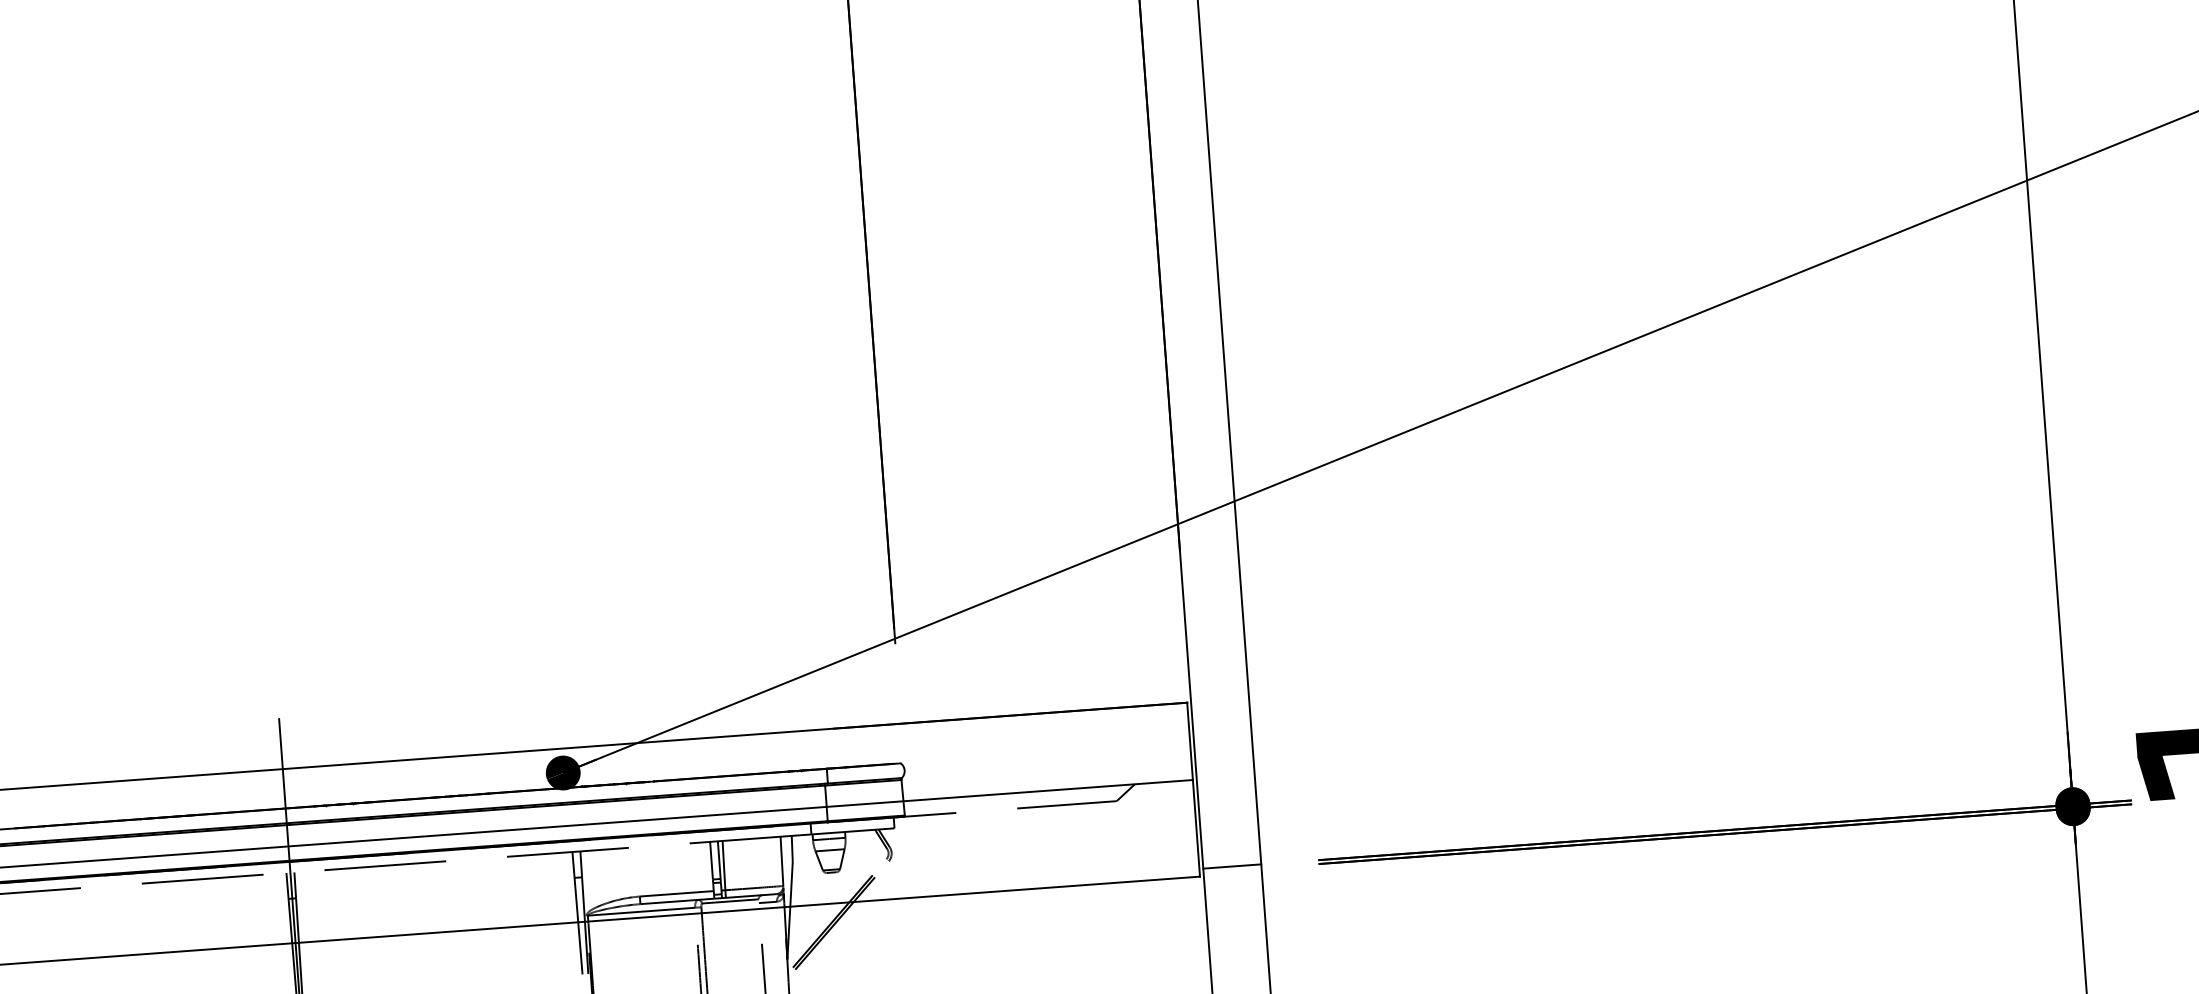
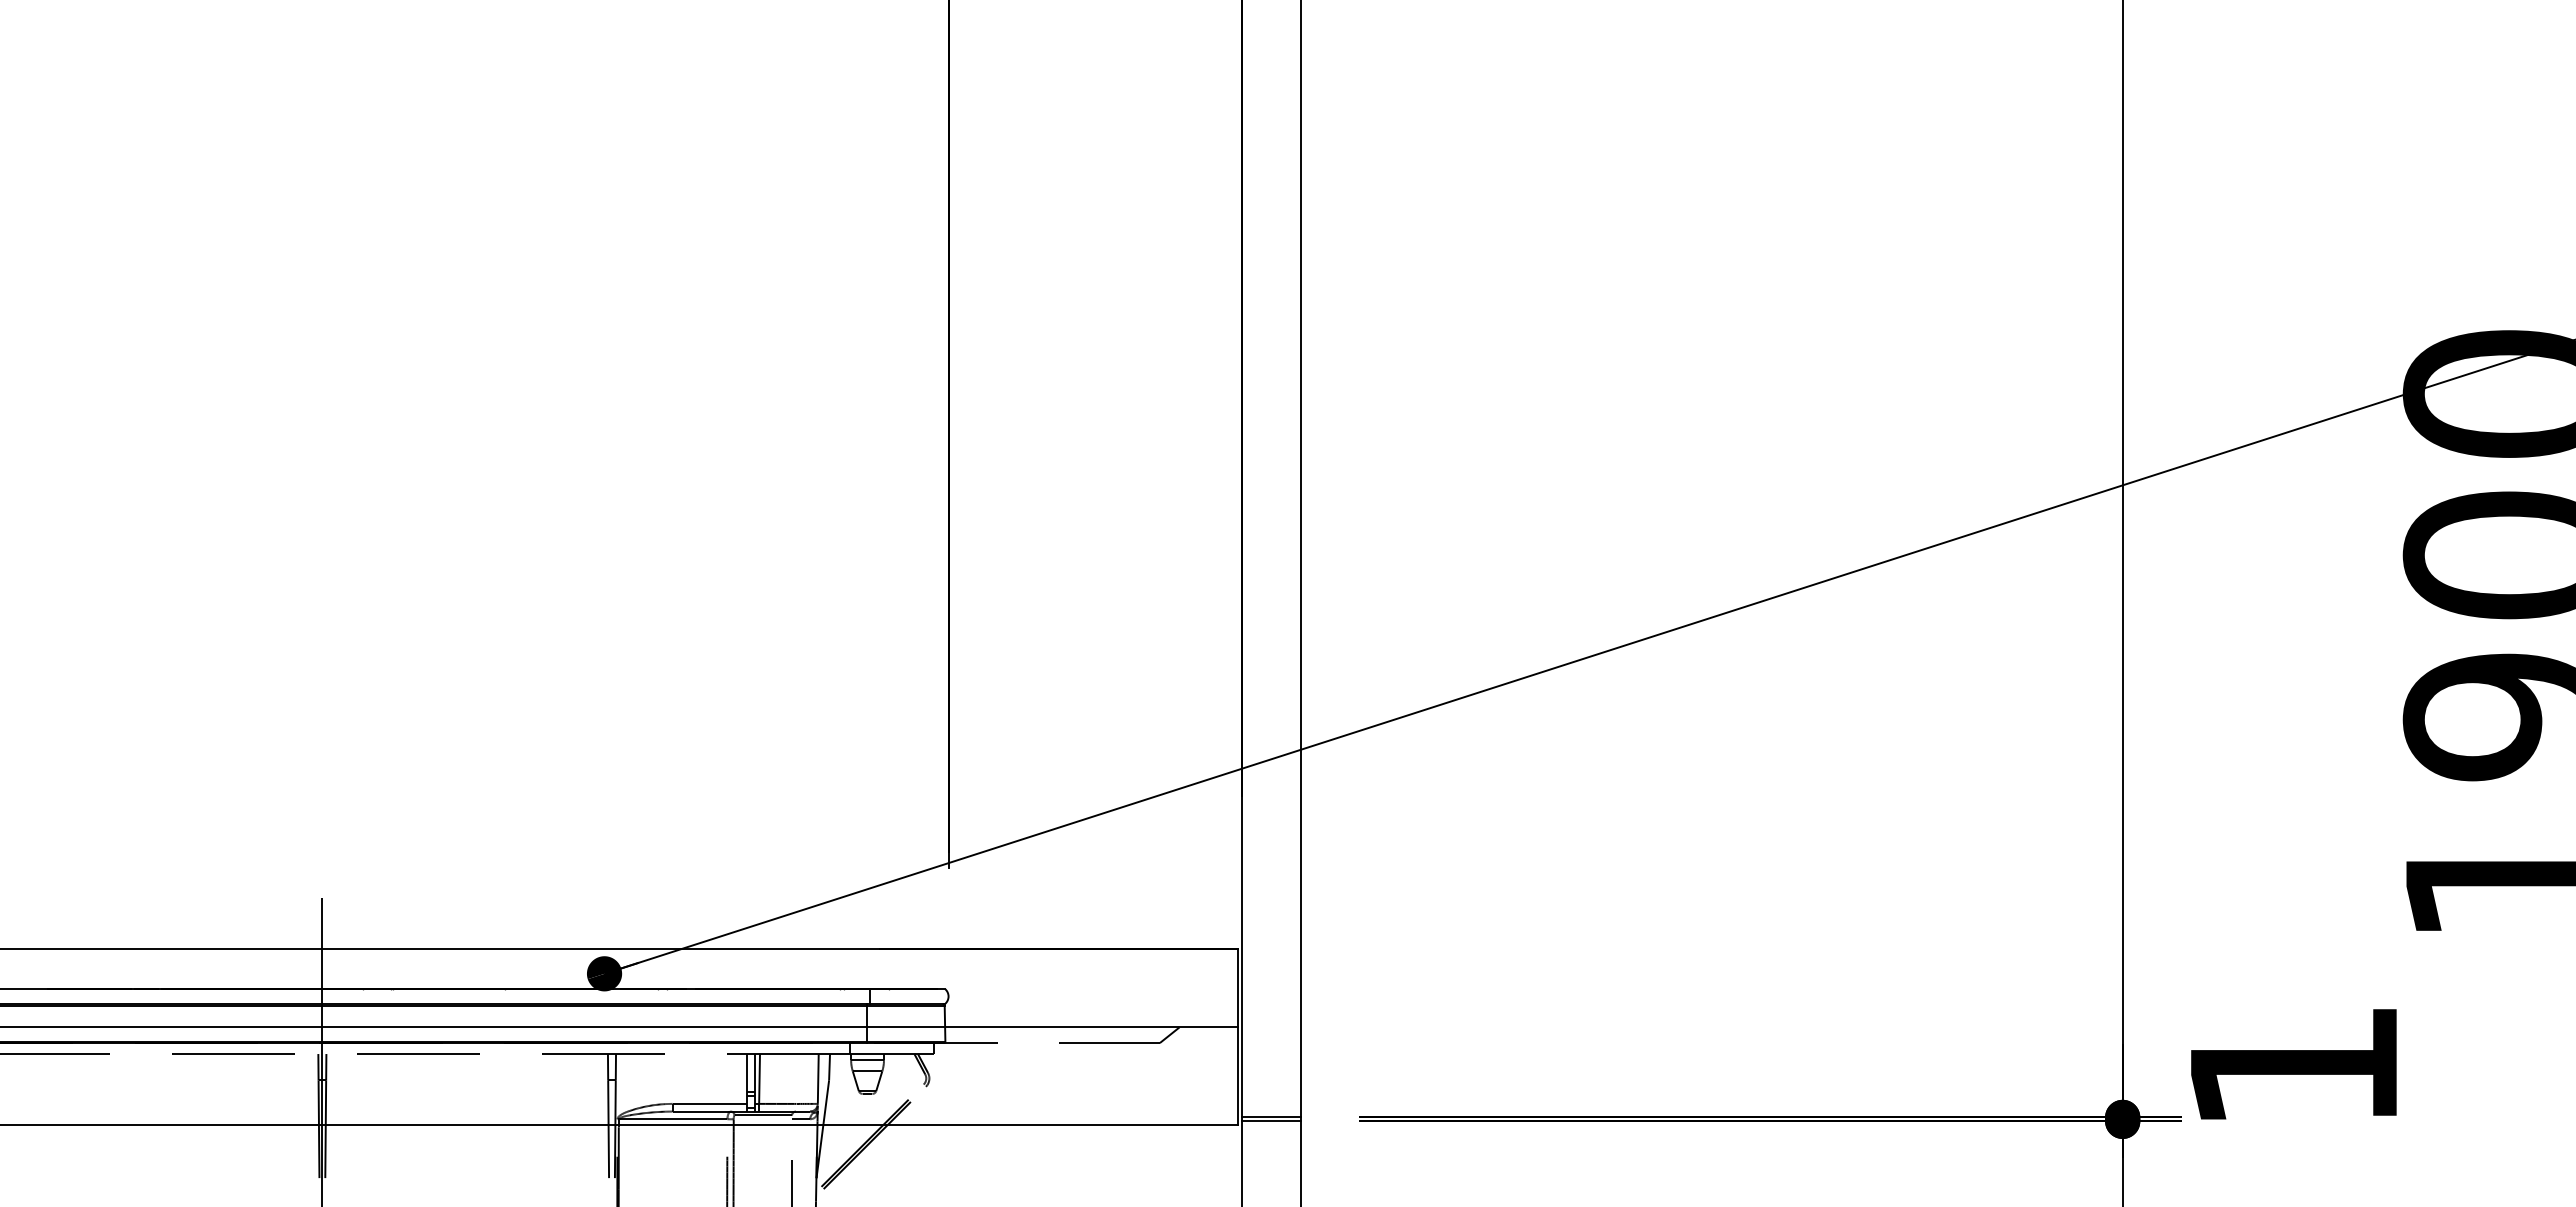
line: (1232, 870) -> (1271, 1121), added

